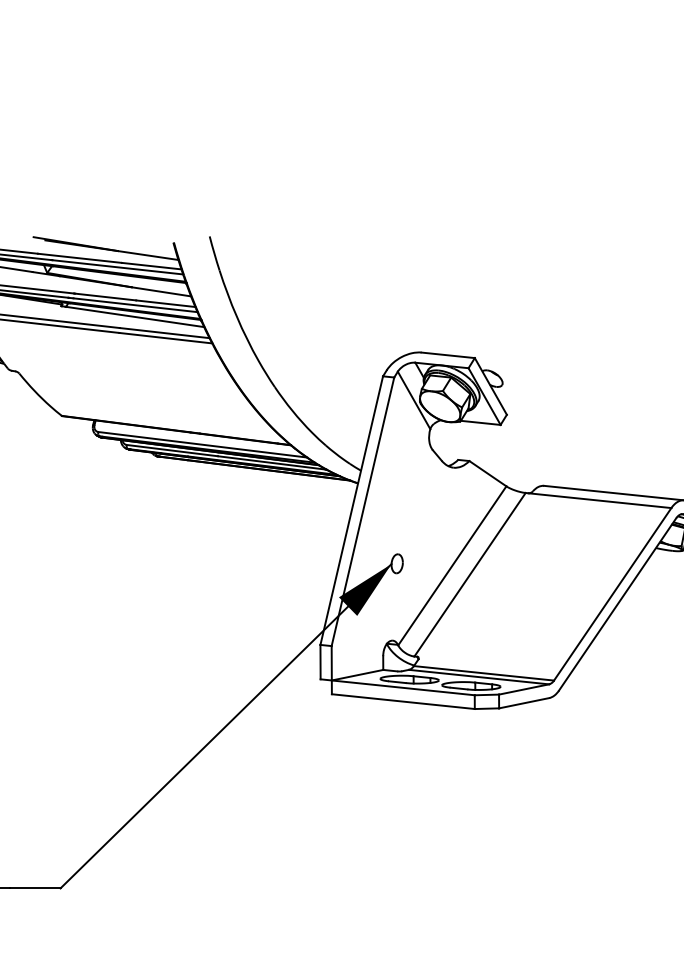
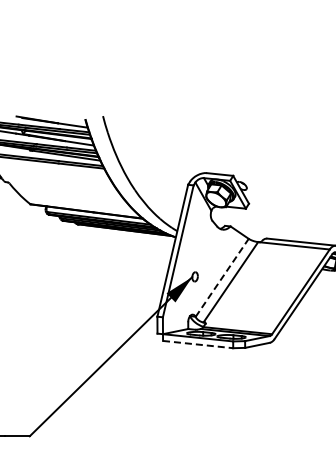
line: (452, 565) -> (222, 277), solid -> dashed
line: (404, 701) -> (198, 344), solid -> dashed

